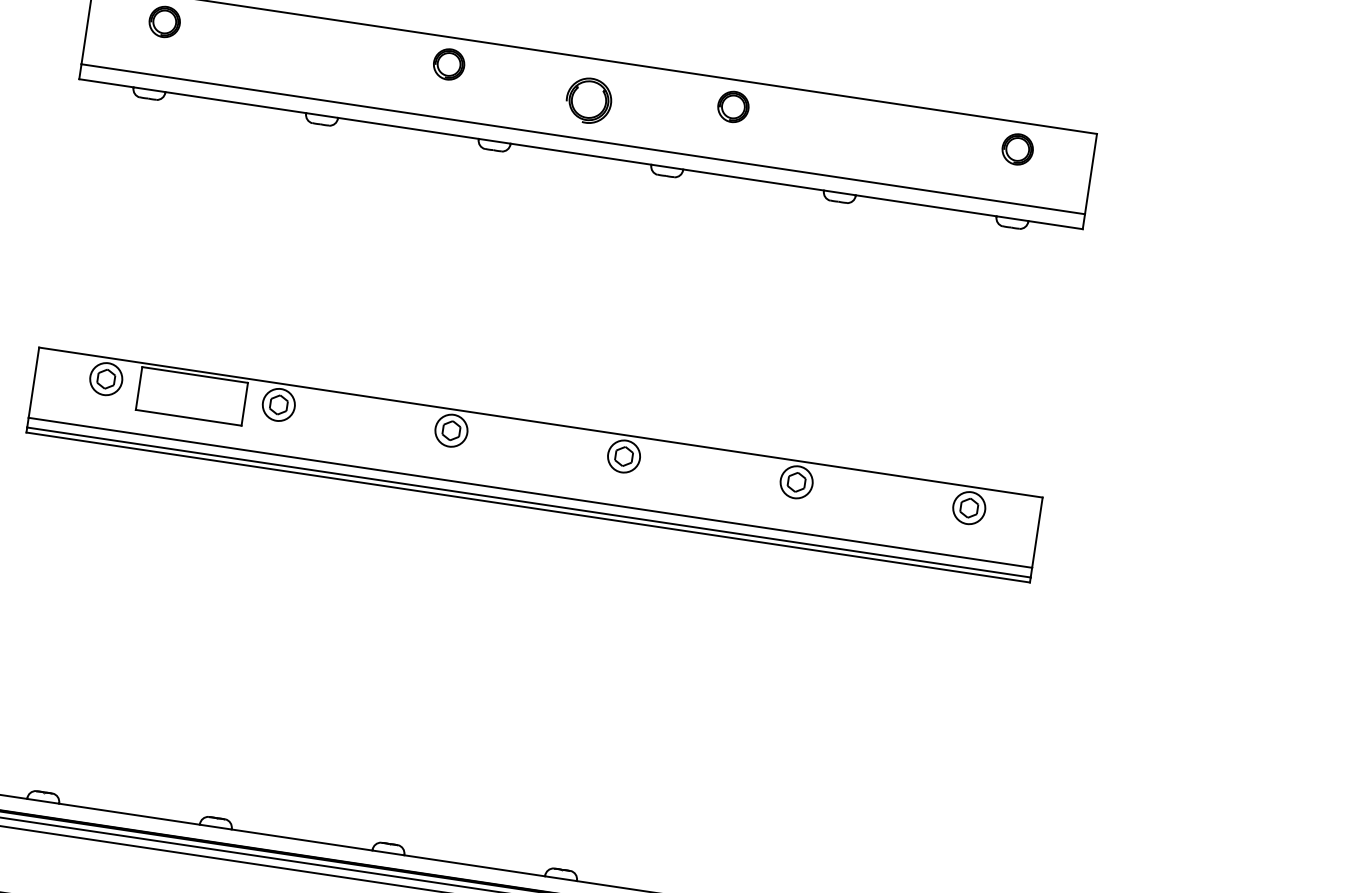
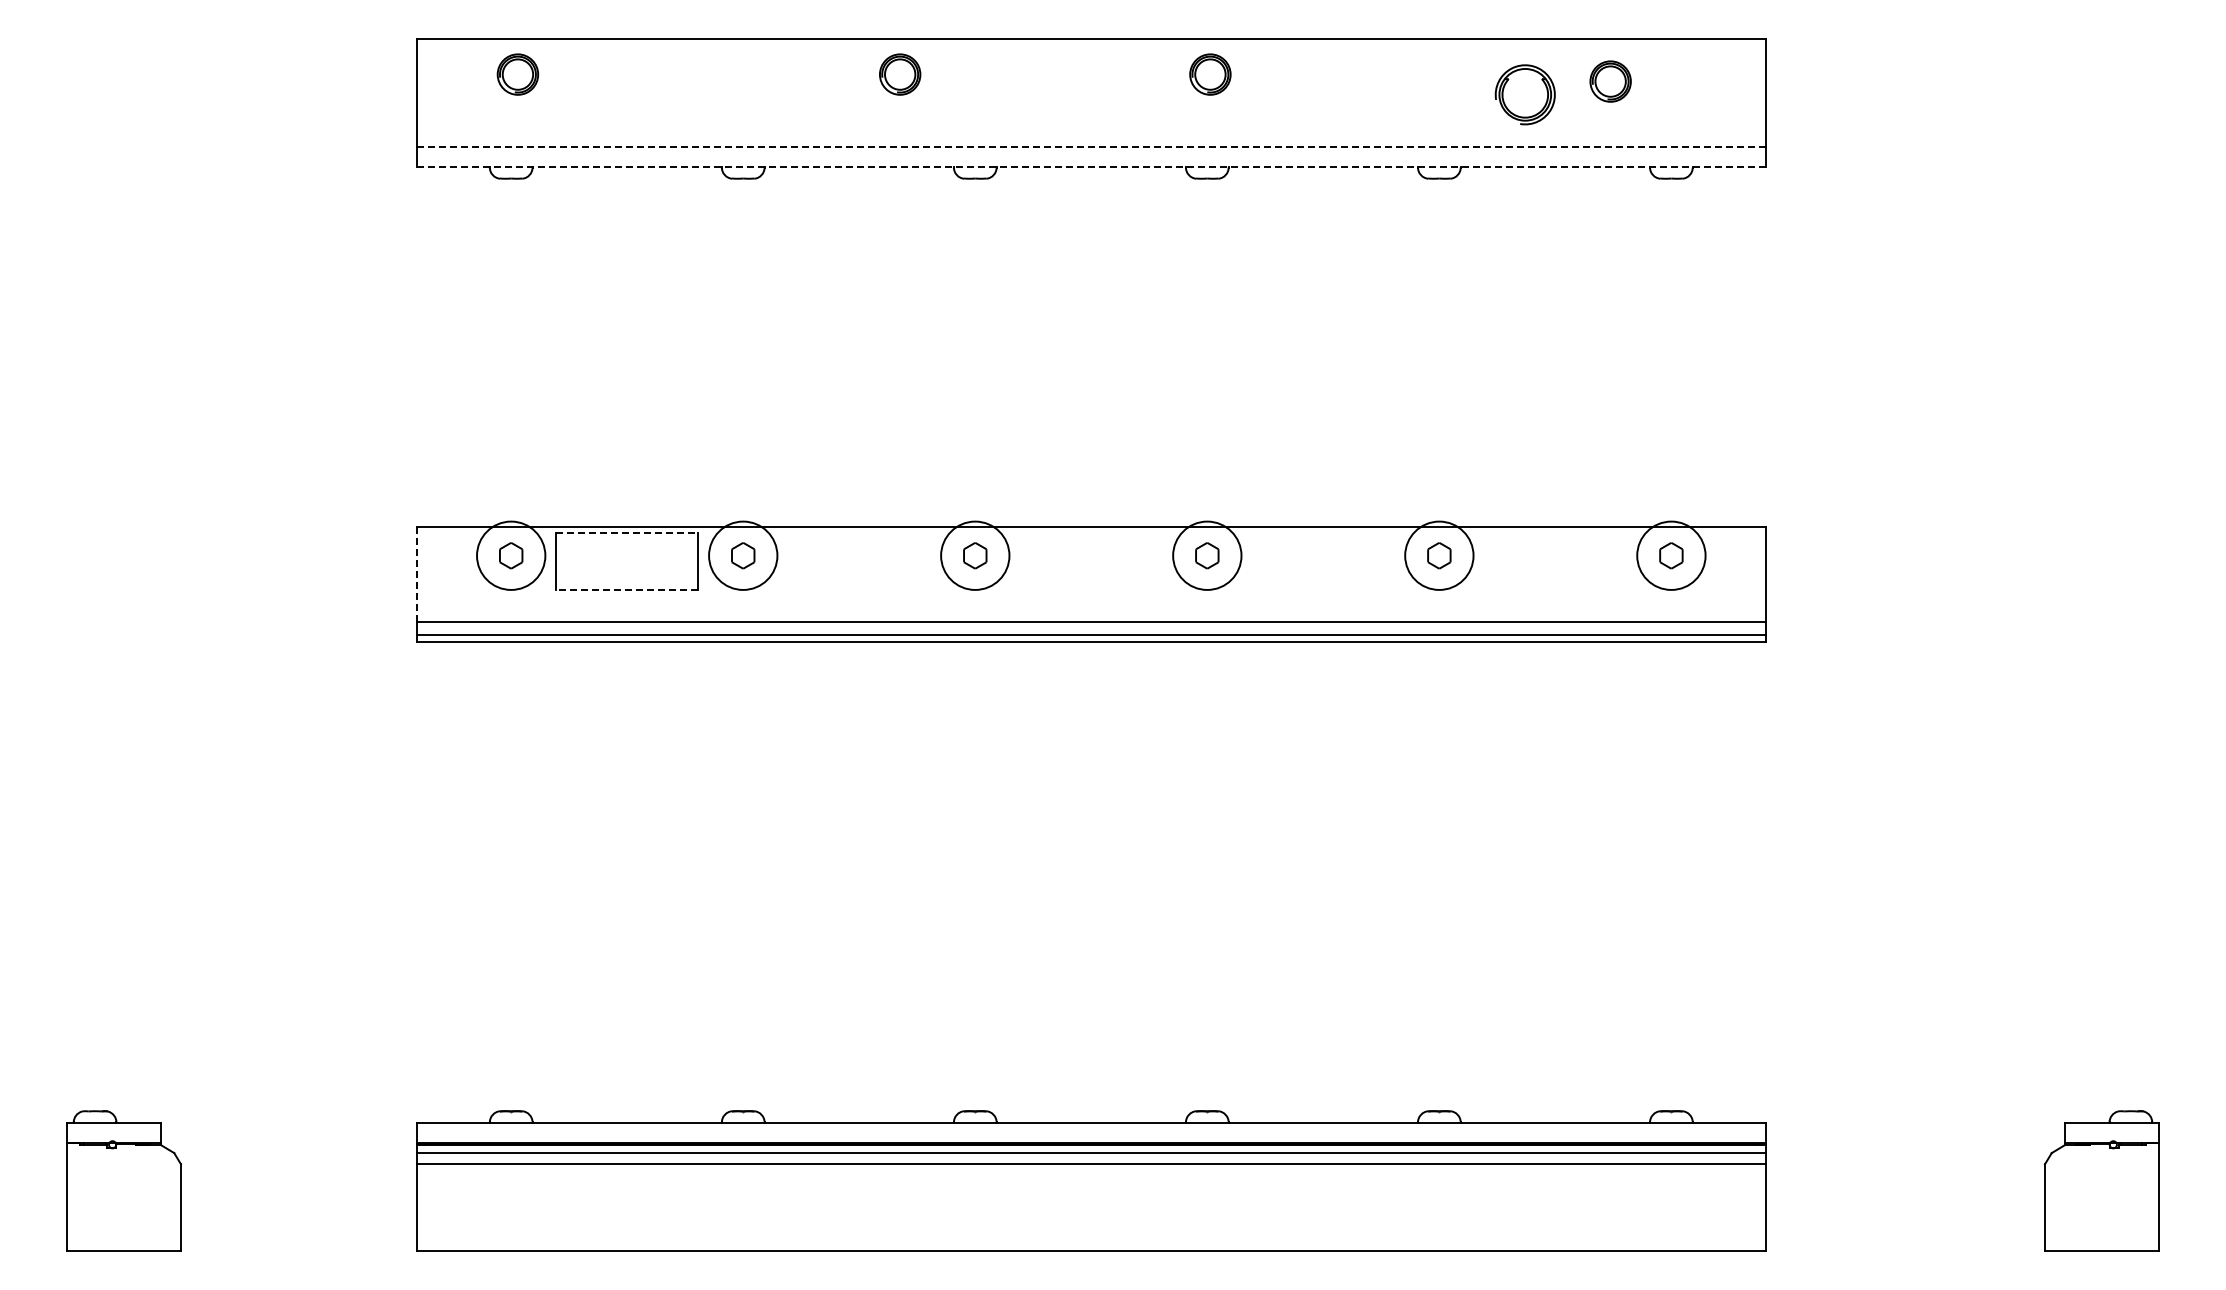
part: (588, 100) -> (1524, 94), moved
part: (733, 106) -> (1210, 74), moved
line: (583, 139) -> (1091, 146), solid -> dashed
part: (1017, 149) -> (1610, 81), moved
line: (581, 154) -> (1091, 166), solid -> dashed
line: (195, 374) -> (627, 532), solid -> dashed
circle: (105, 378) -> (510, 555), size x1.6
line: (33, 383) -> (416, 575), solid -> dashed
circle: (278, 404) -> (742, 555), size x1.6
line: (188, 417) -> (626, 590), solid -> dashed
circle: (450, 430) -> (974, 555), size x1.6
circle: (623, 456) -> (1206, 555), size x1.6
circle: (796, 482) -> (1439, 555), size x1.6
circle: (969, 507) -> (1671, 555), size x1.6

